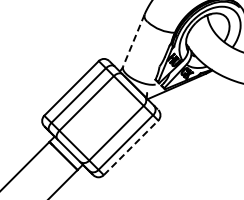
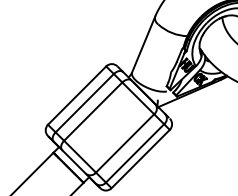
line: (133, 41) -> (143, 45), dashed -> solid
line: (131, 147) -> (141, 158), dashed -> solid

